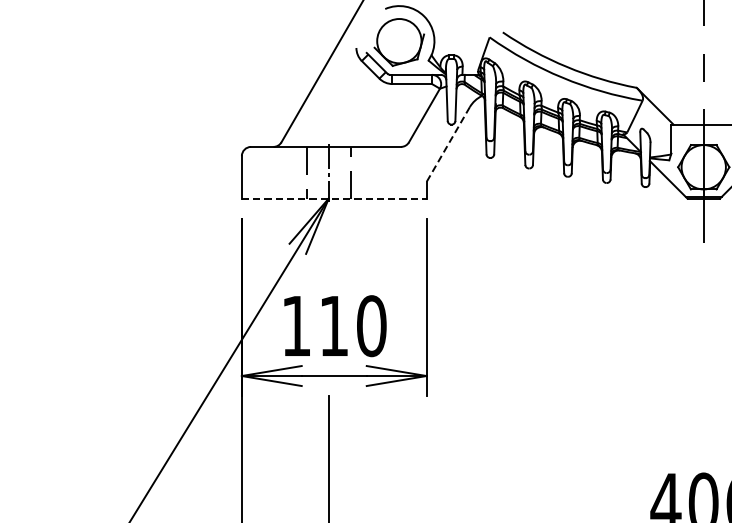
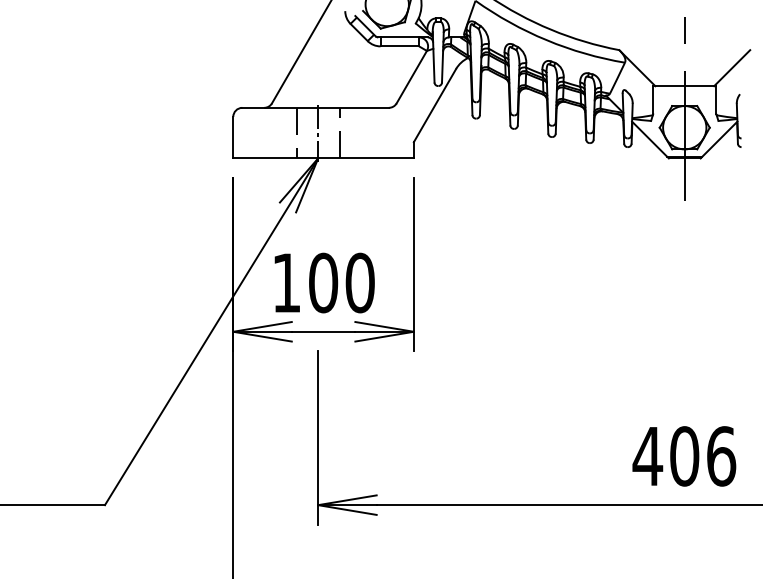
line: (447, 145) -> (434, 106), dashed -> solid
line: (335, 198) -> (324, 158), dashed -> solid
text: (334, 325) -> (323, 282), 110 -> 100

